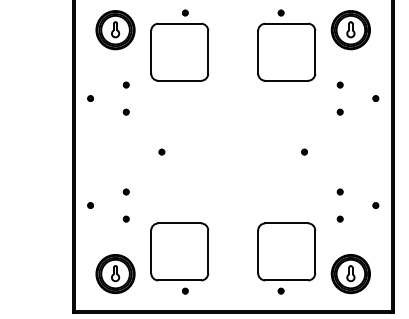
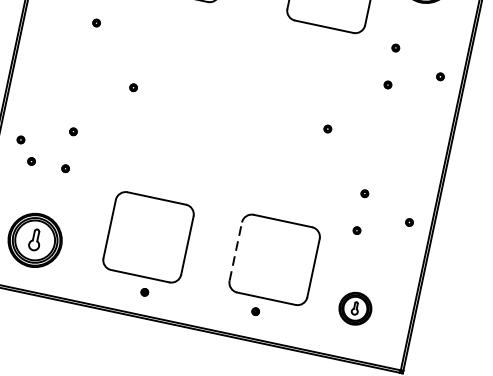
part: (100, 218) -> (30, 160), added
line: (258, 251) -> (236, 251), solid -> dashed
part: (179, 258) -> (146, 246), moved
part: (350, 274) -> (355, 309), size x0.6

